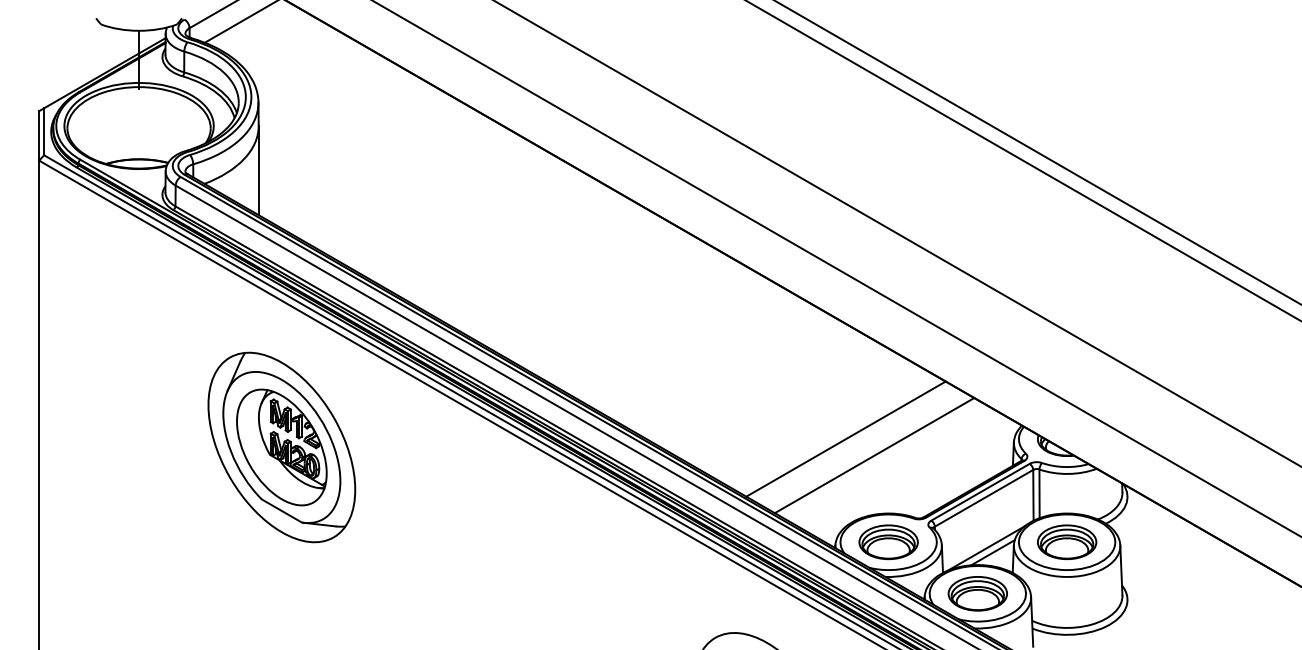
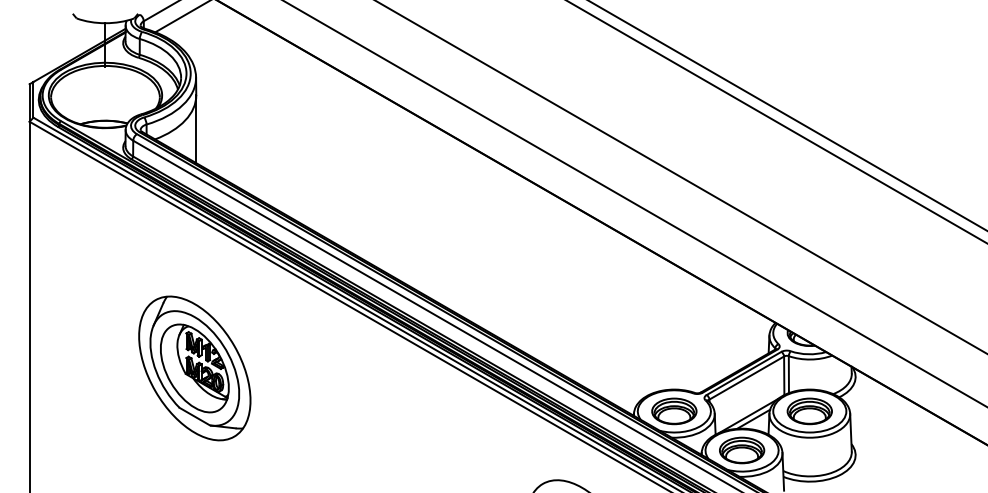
line: (845, 438) -> (641, 332), removed
part: (281, 447) -> (194, 368), moved
line: (874, 455) -> (663, 345), removed

